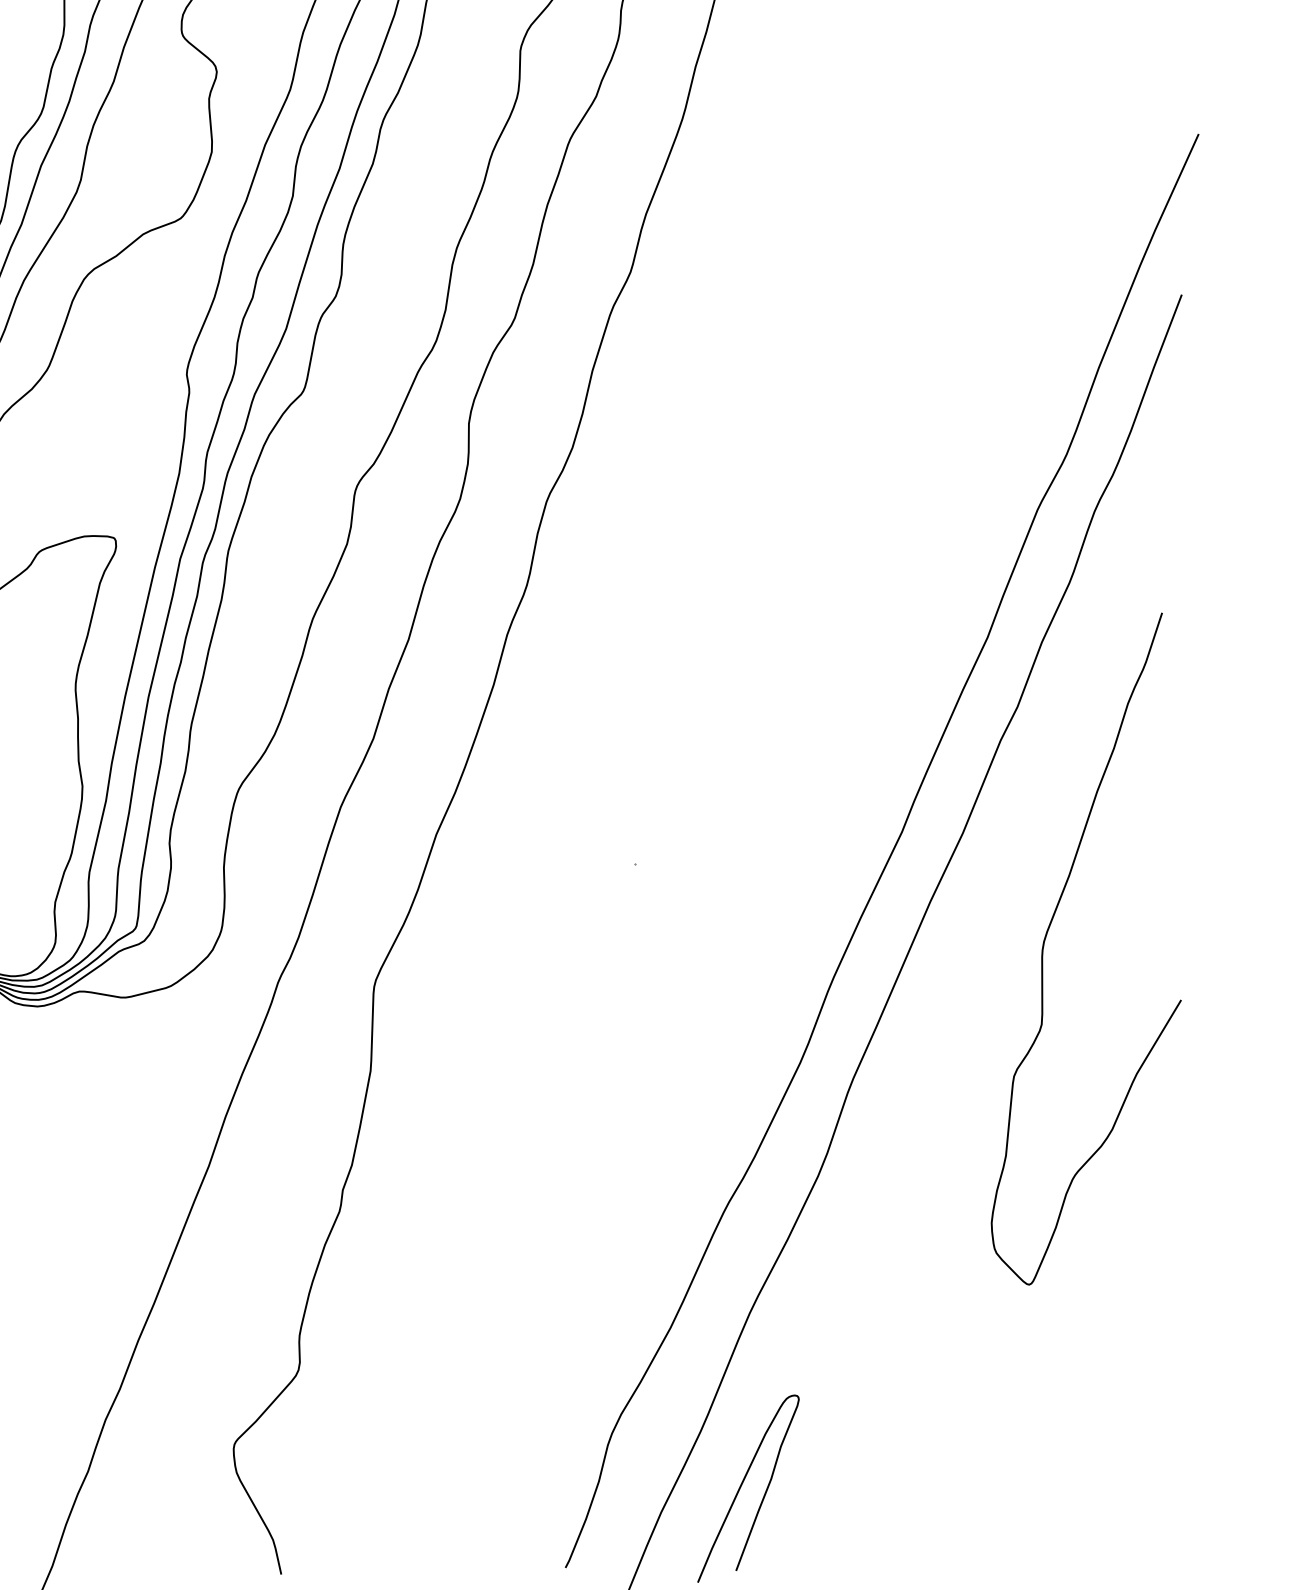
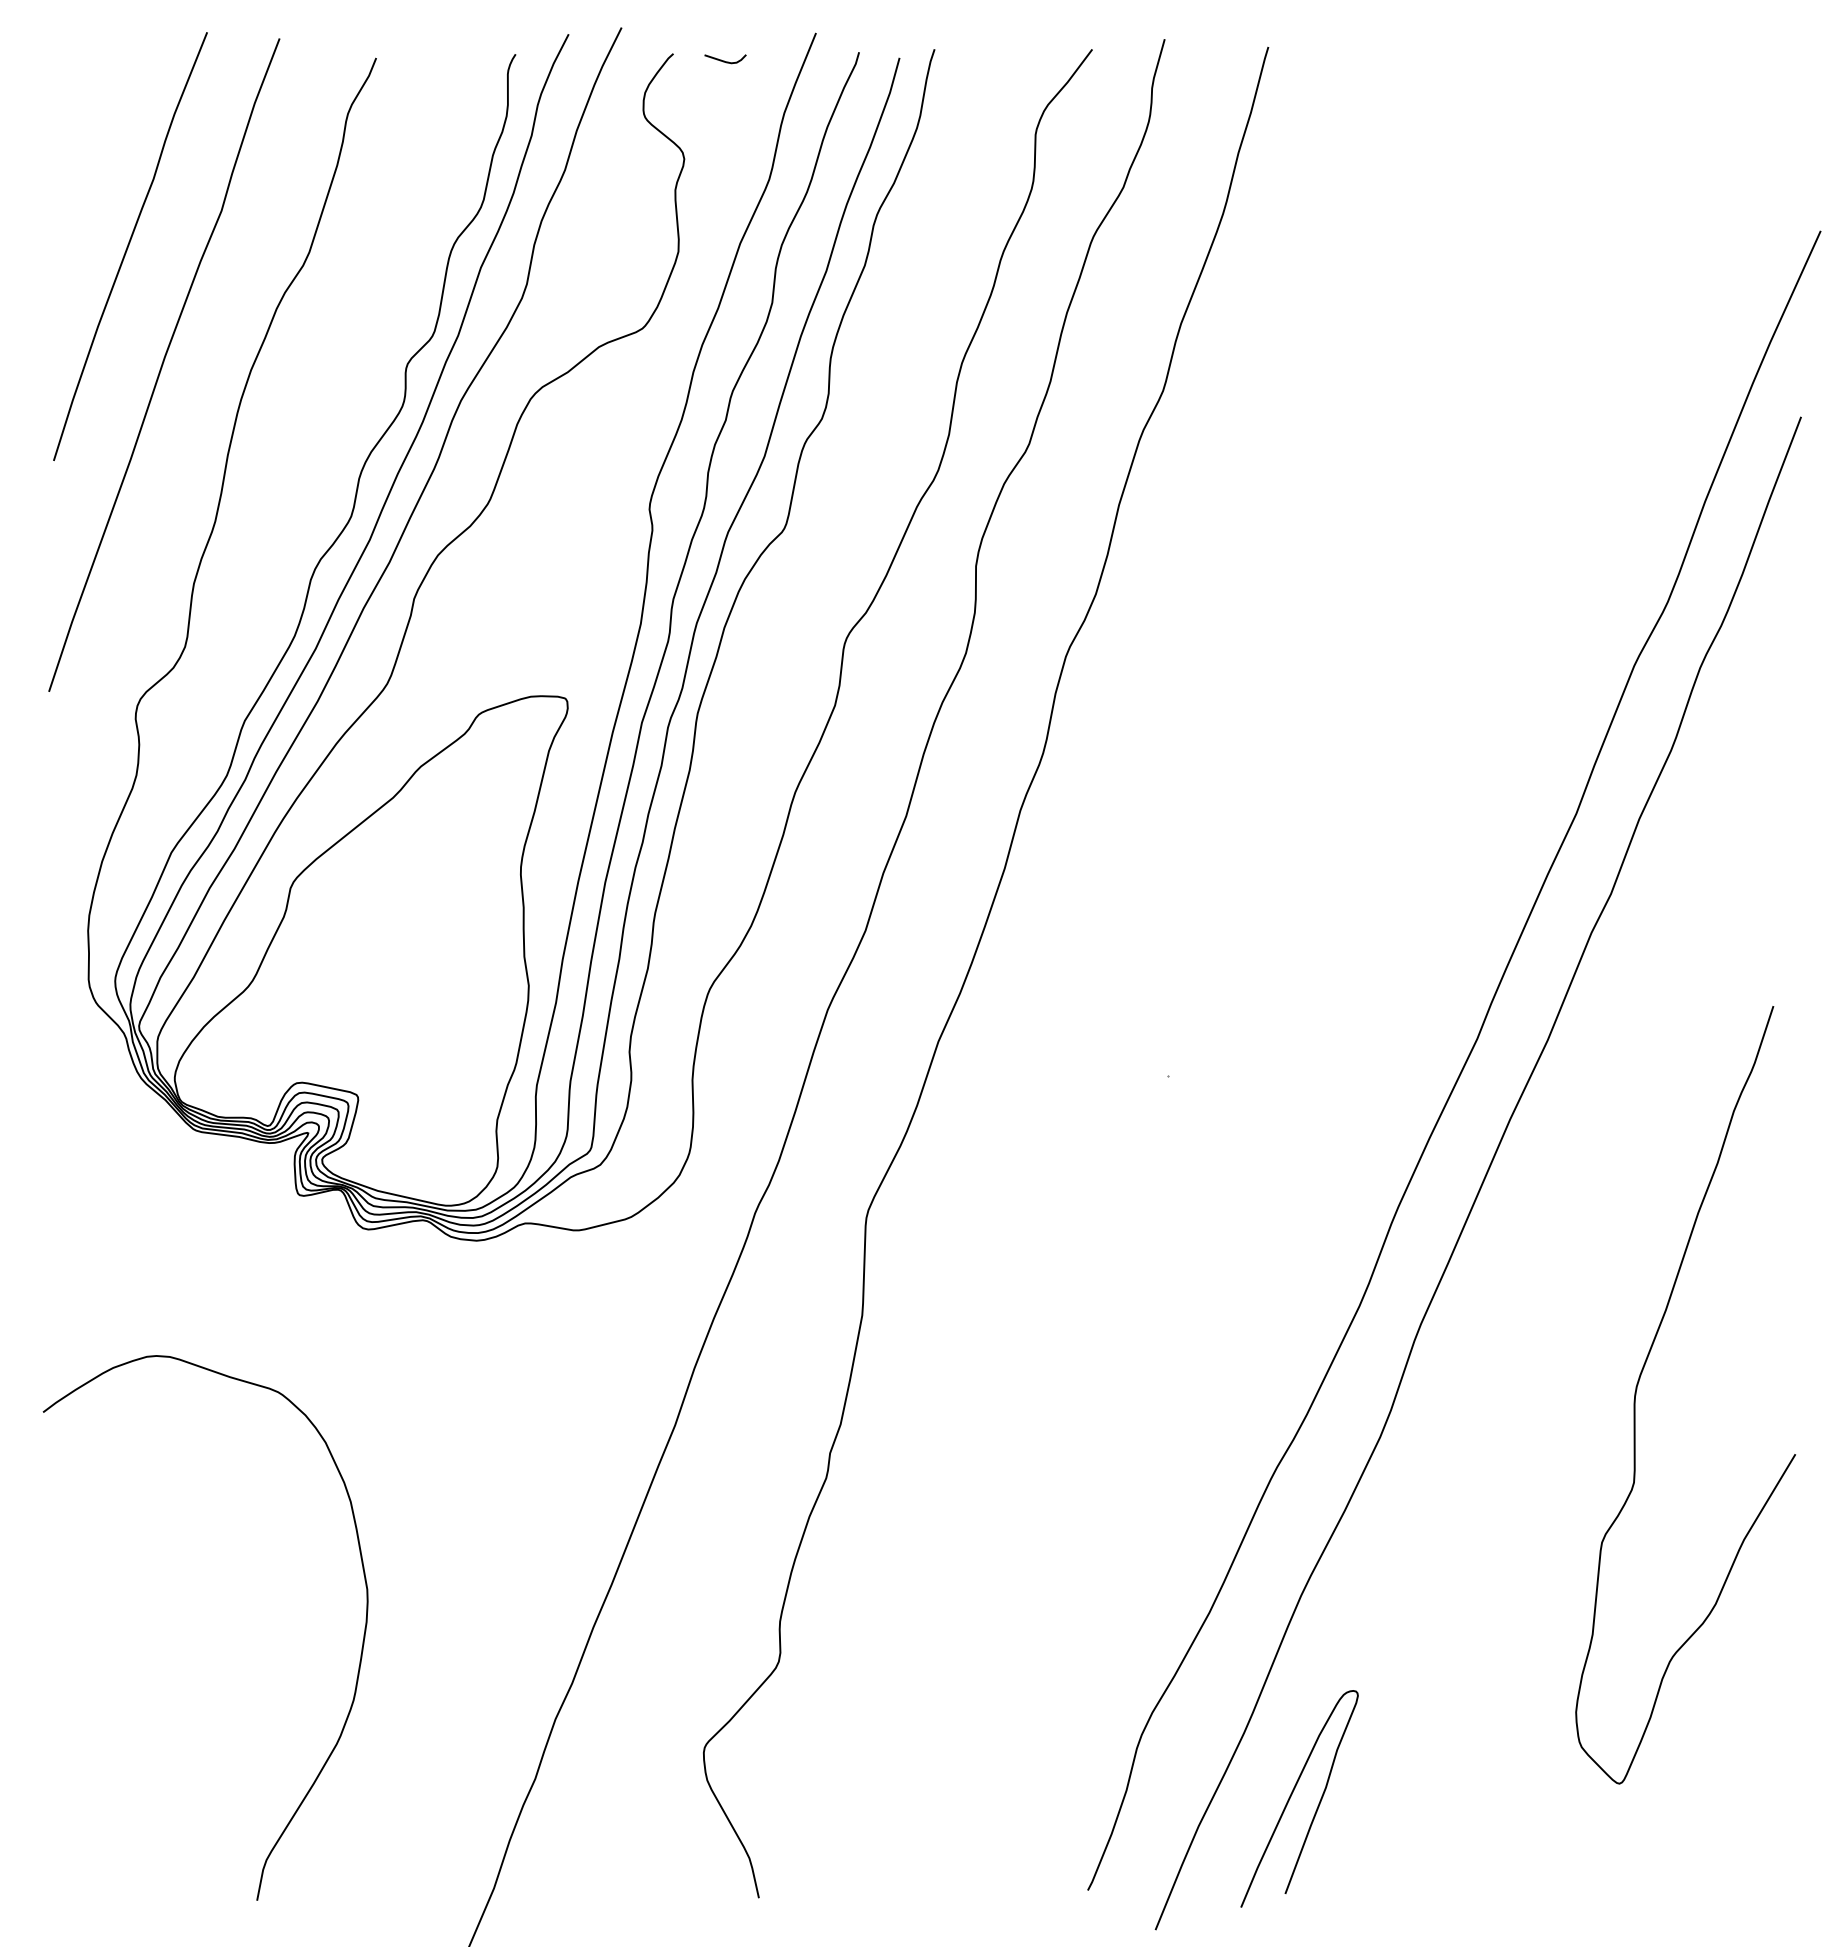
curve: (1045, 940) -> (1638, 1385), moved

